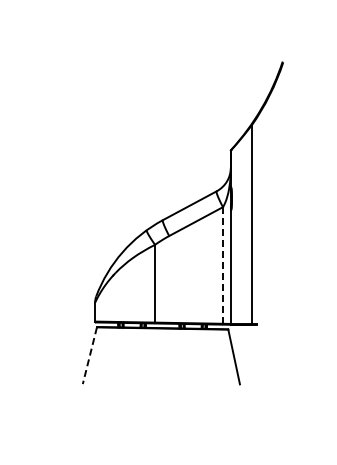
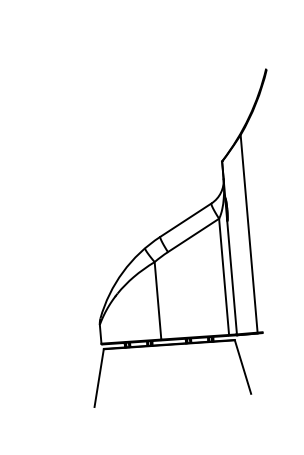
line: (223, 265) -> (224, 276), dashed -> solid
line: (89, 356) -> (98, 378), dashed -> solid

